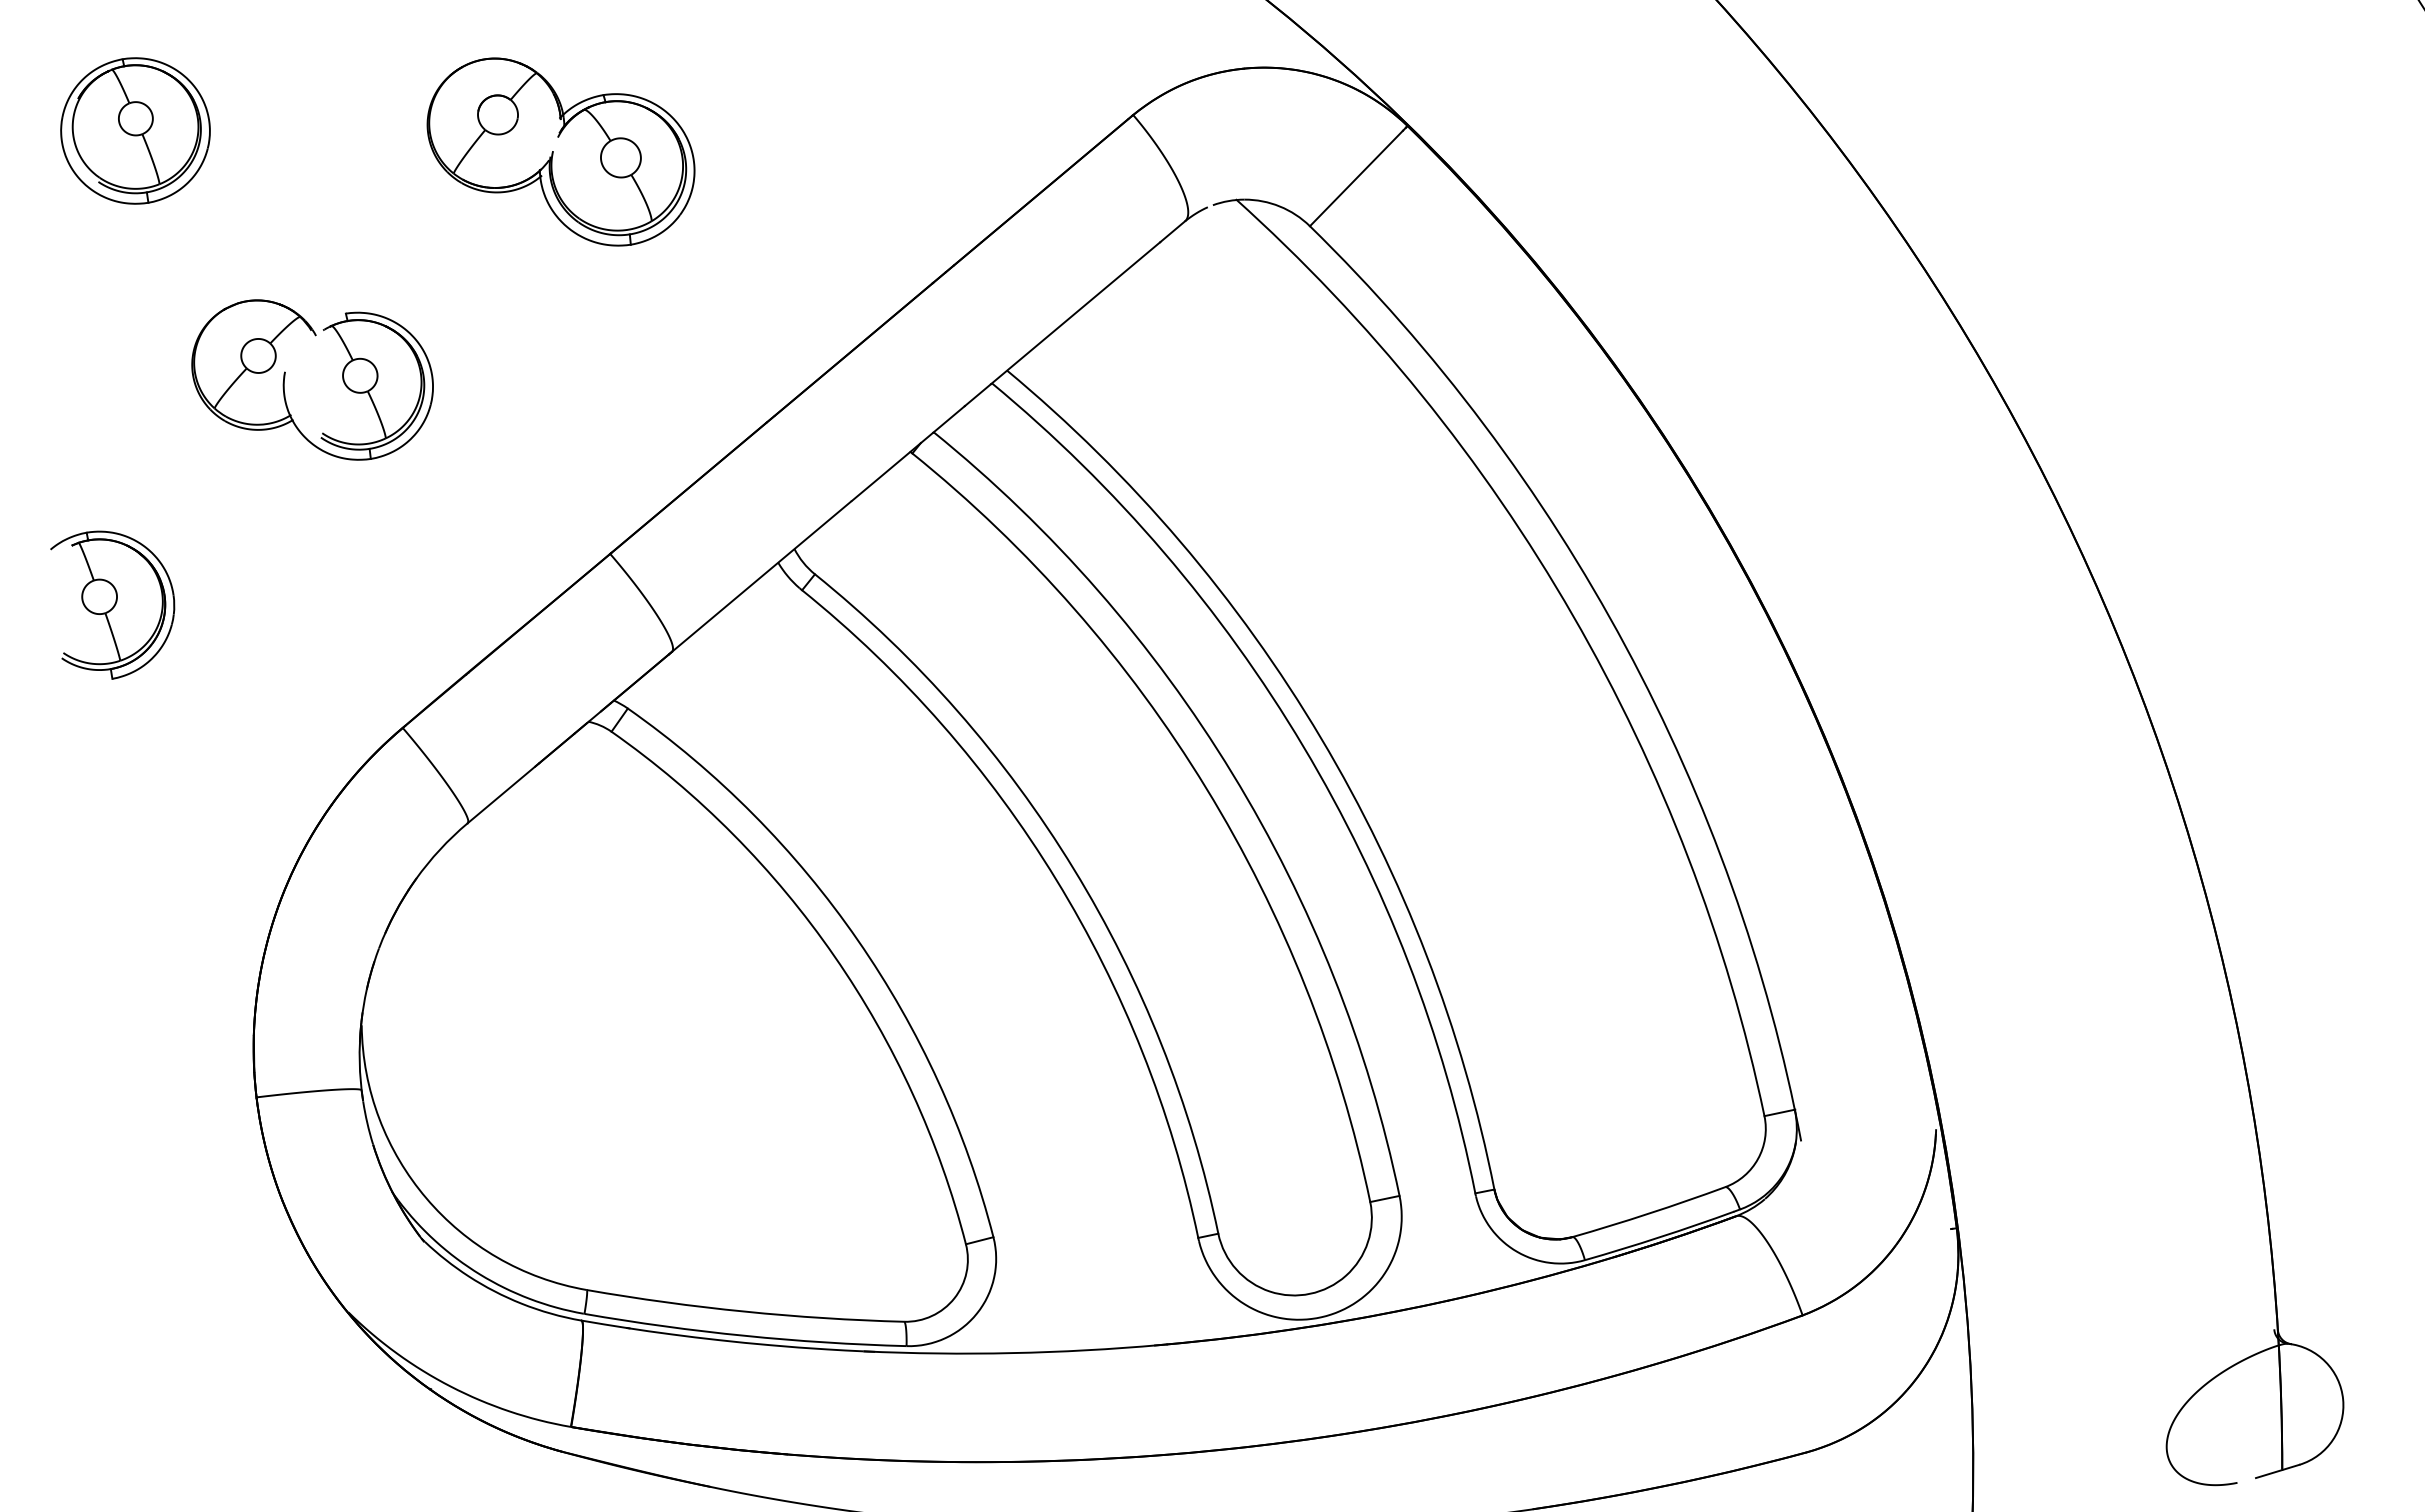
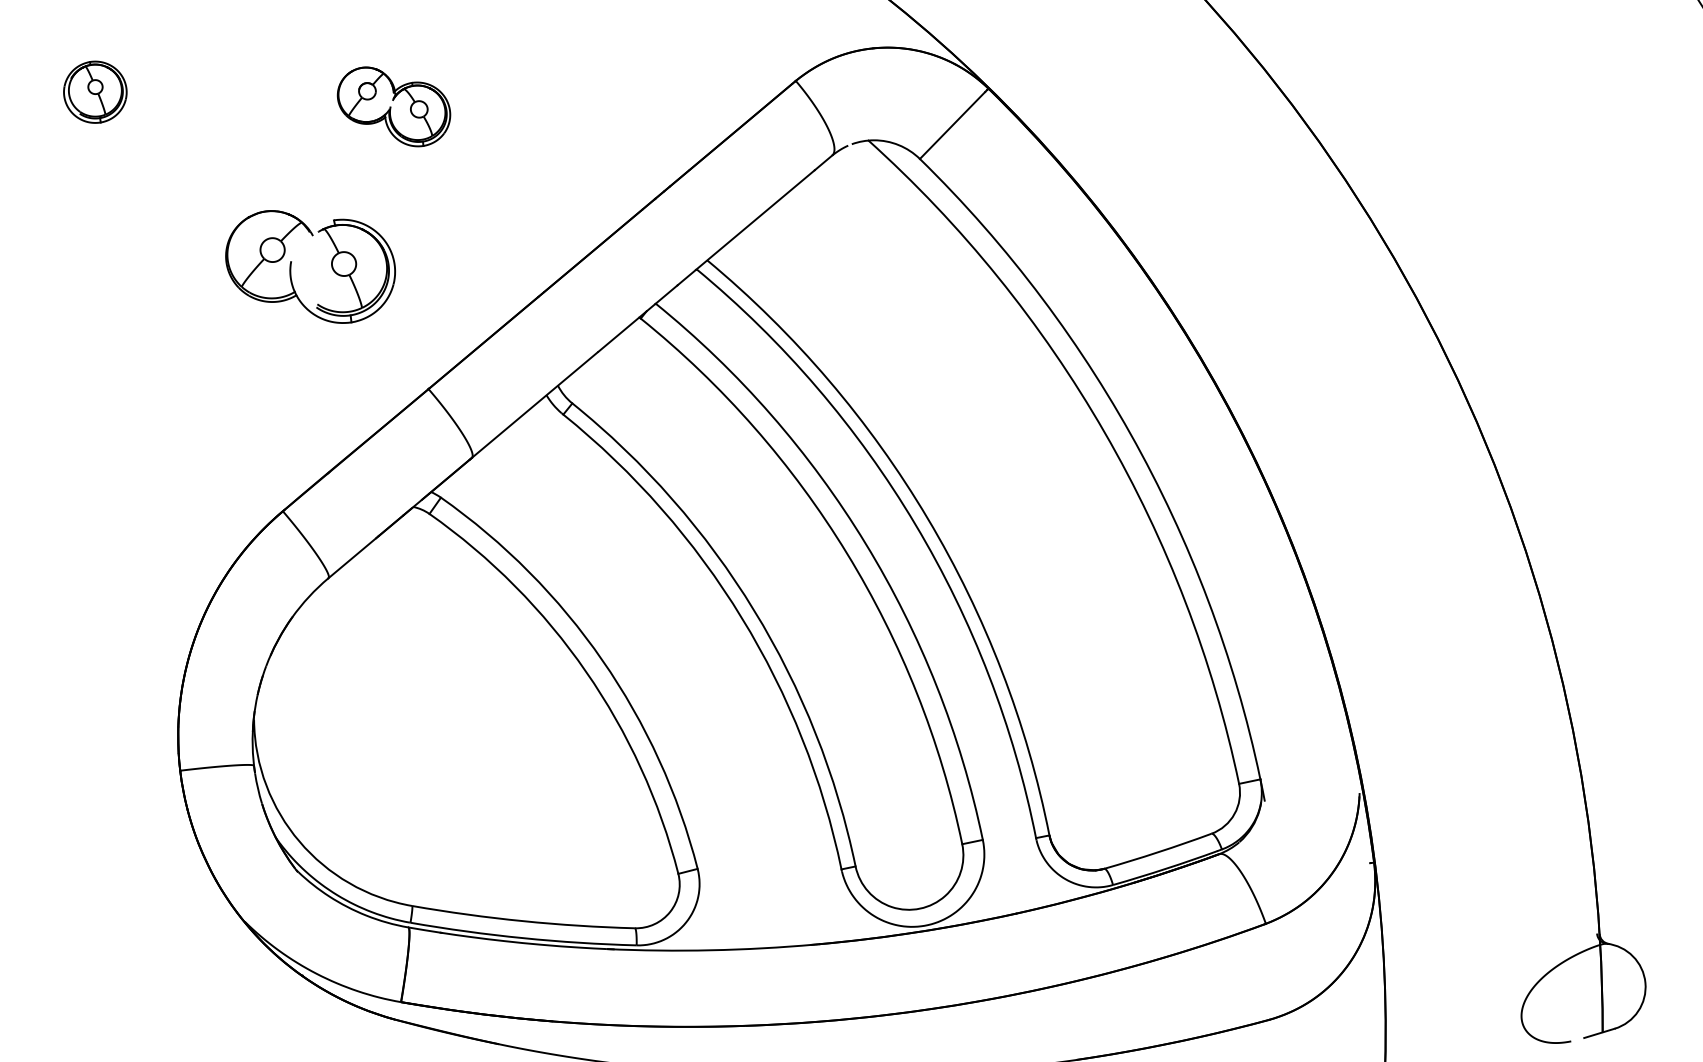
part: (135, 131) -> (95, 92), size x0.6
part: (560, 151) -> (393, 106), size x0.6
part: (285, 379) -> (291, 266), moved
part: (113, 604) -> (79, 424), removed

